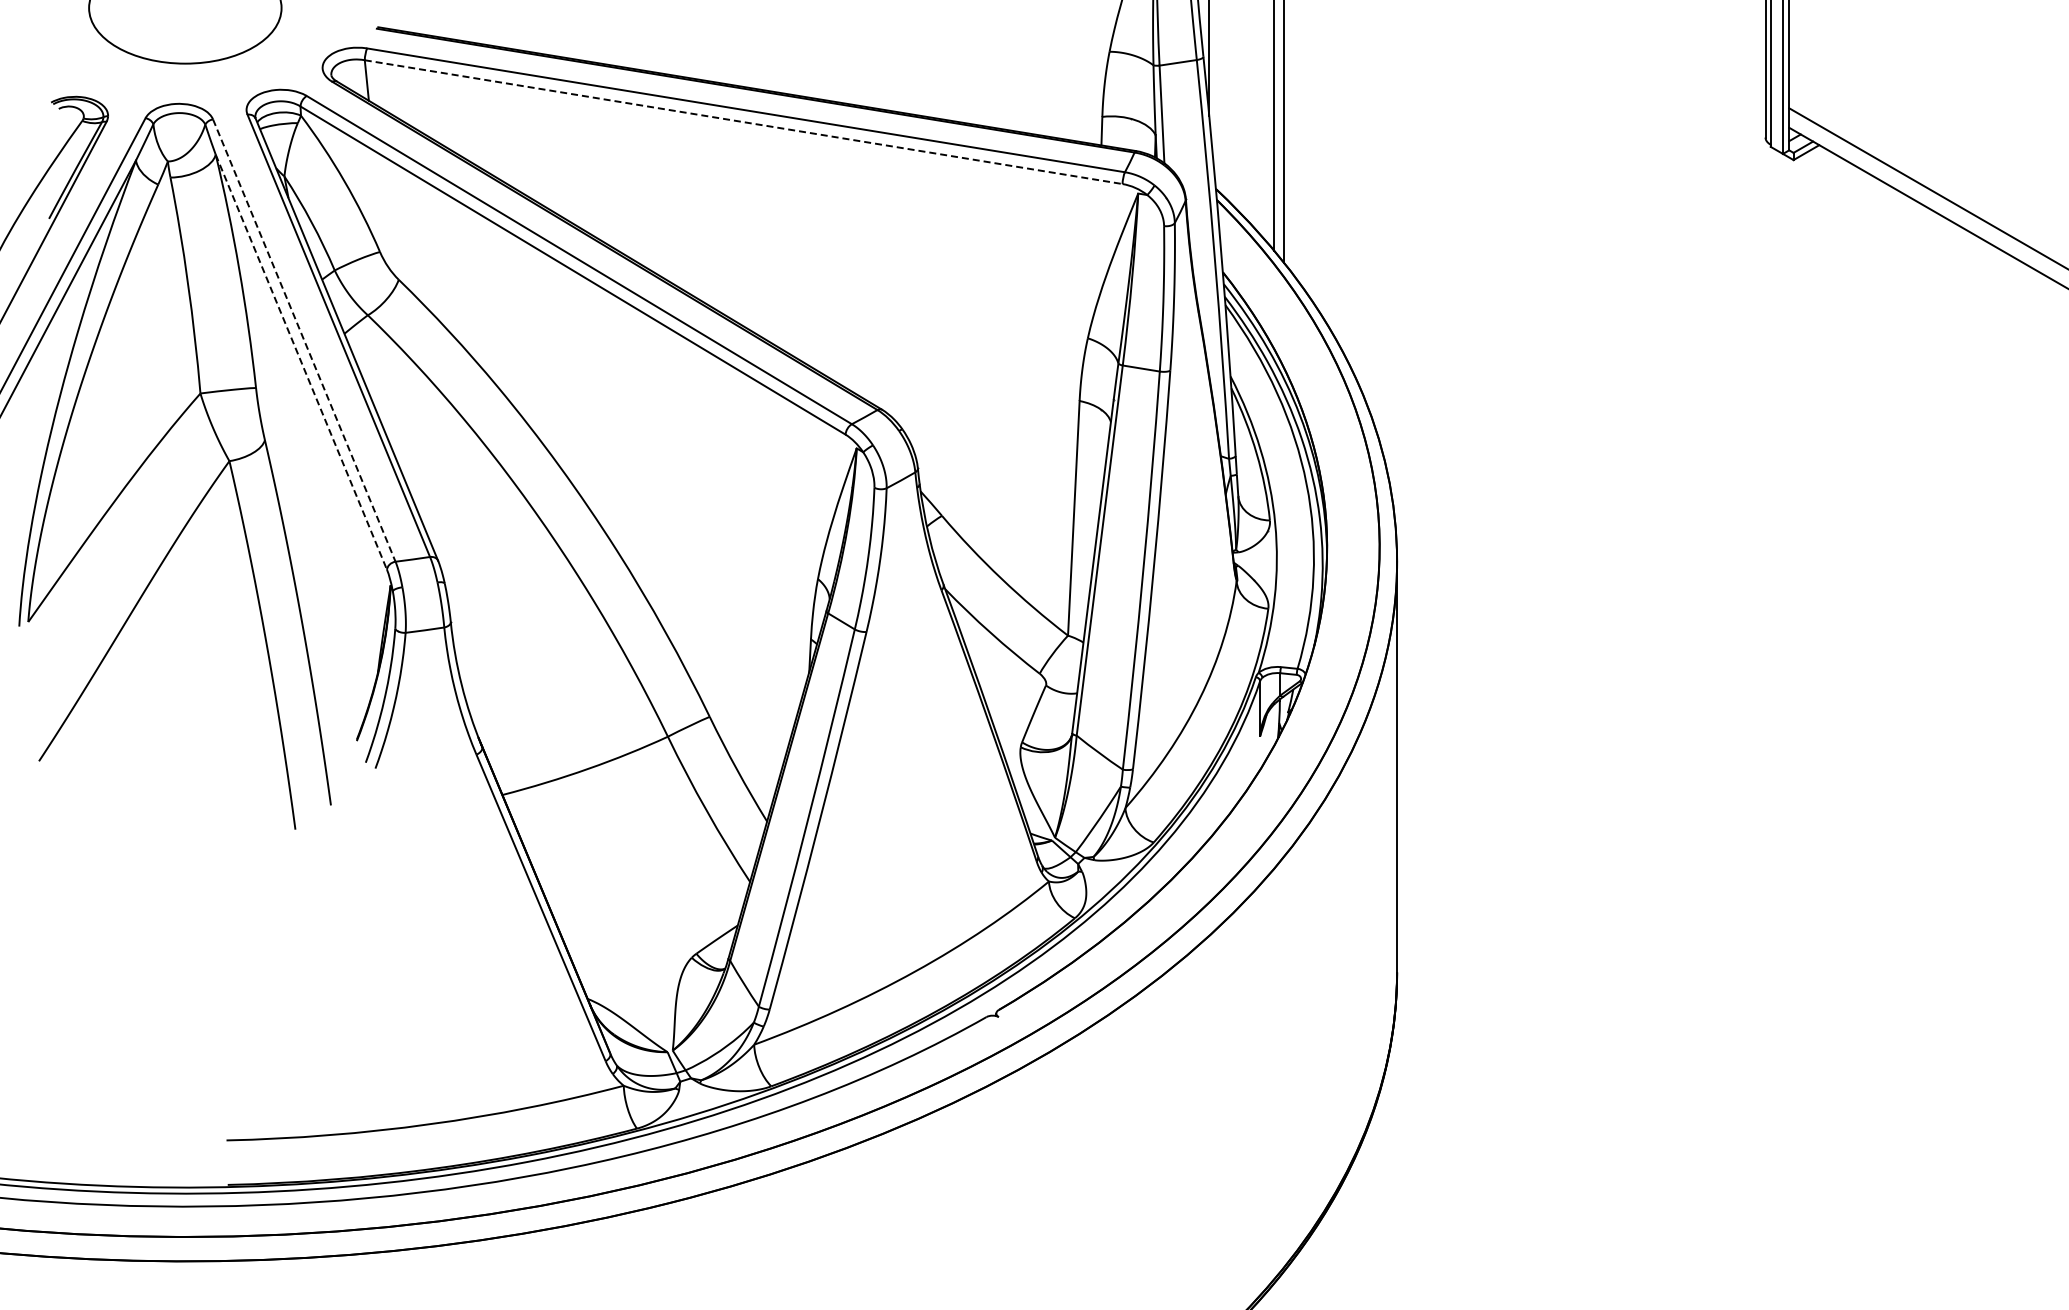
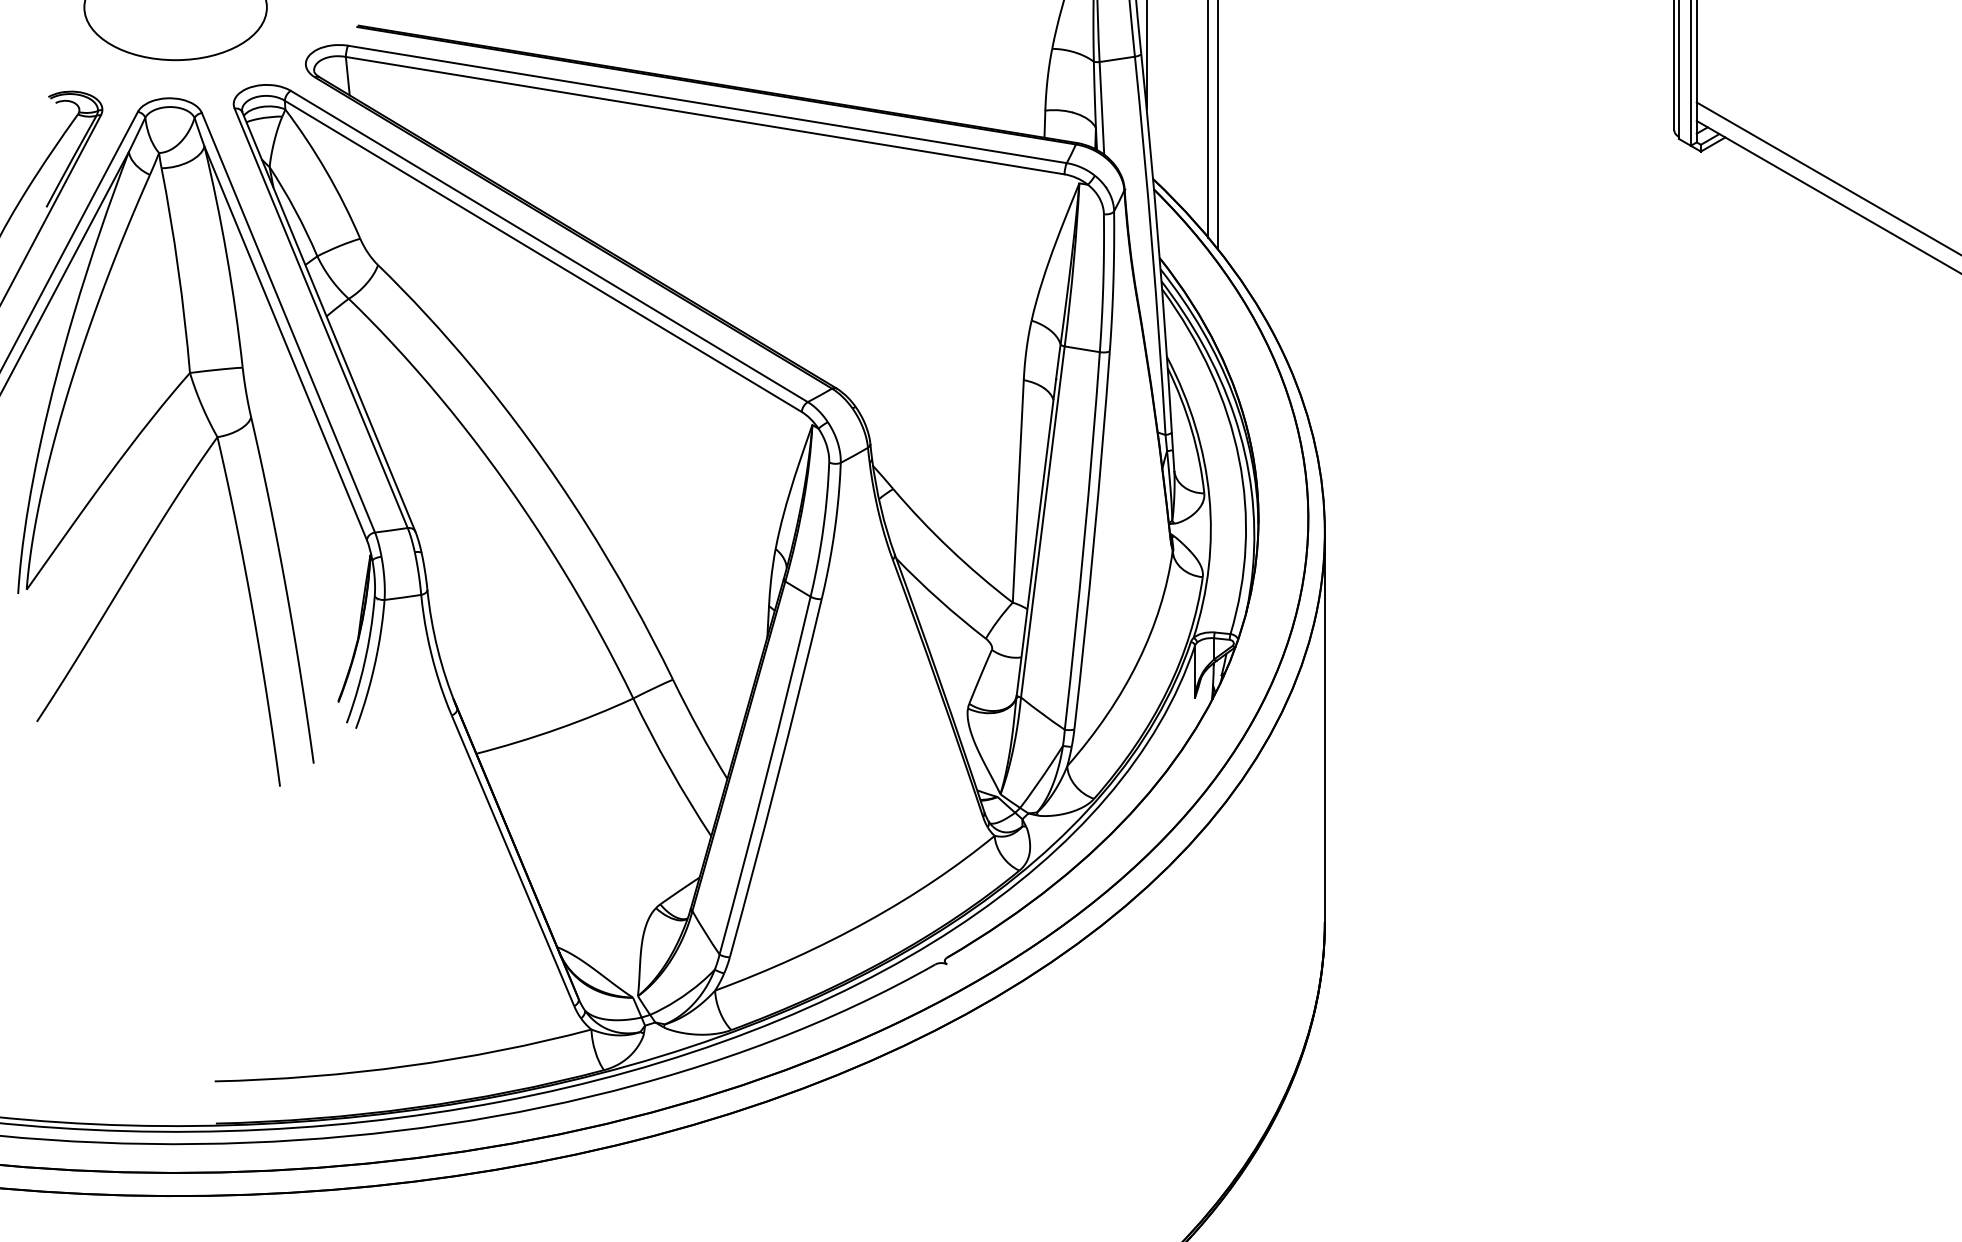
line: (743, 122) -> (705, 115), dashed -> solid
line: (304, 341) -> (288, 323), dashed -> solid
line: (301, 362) -> (285, 343), dashed -> solid

